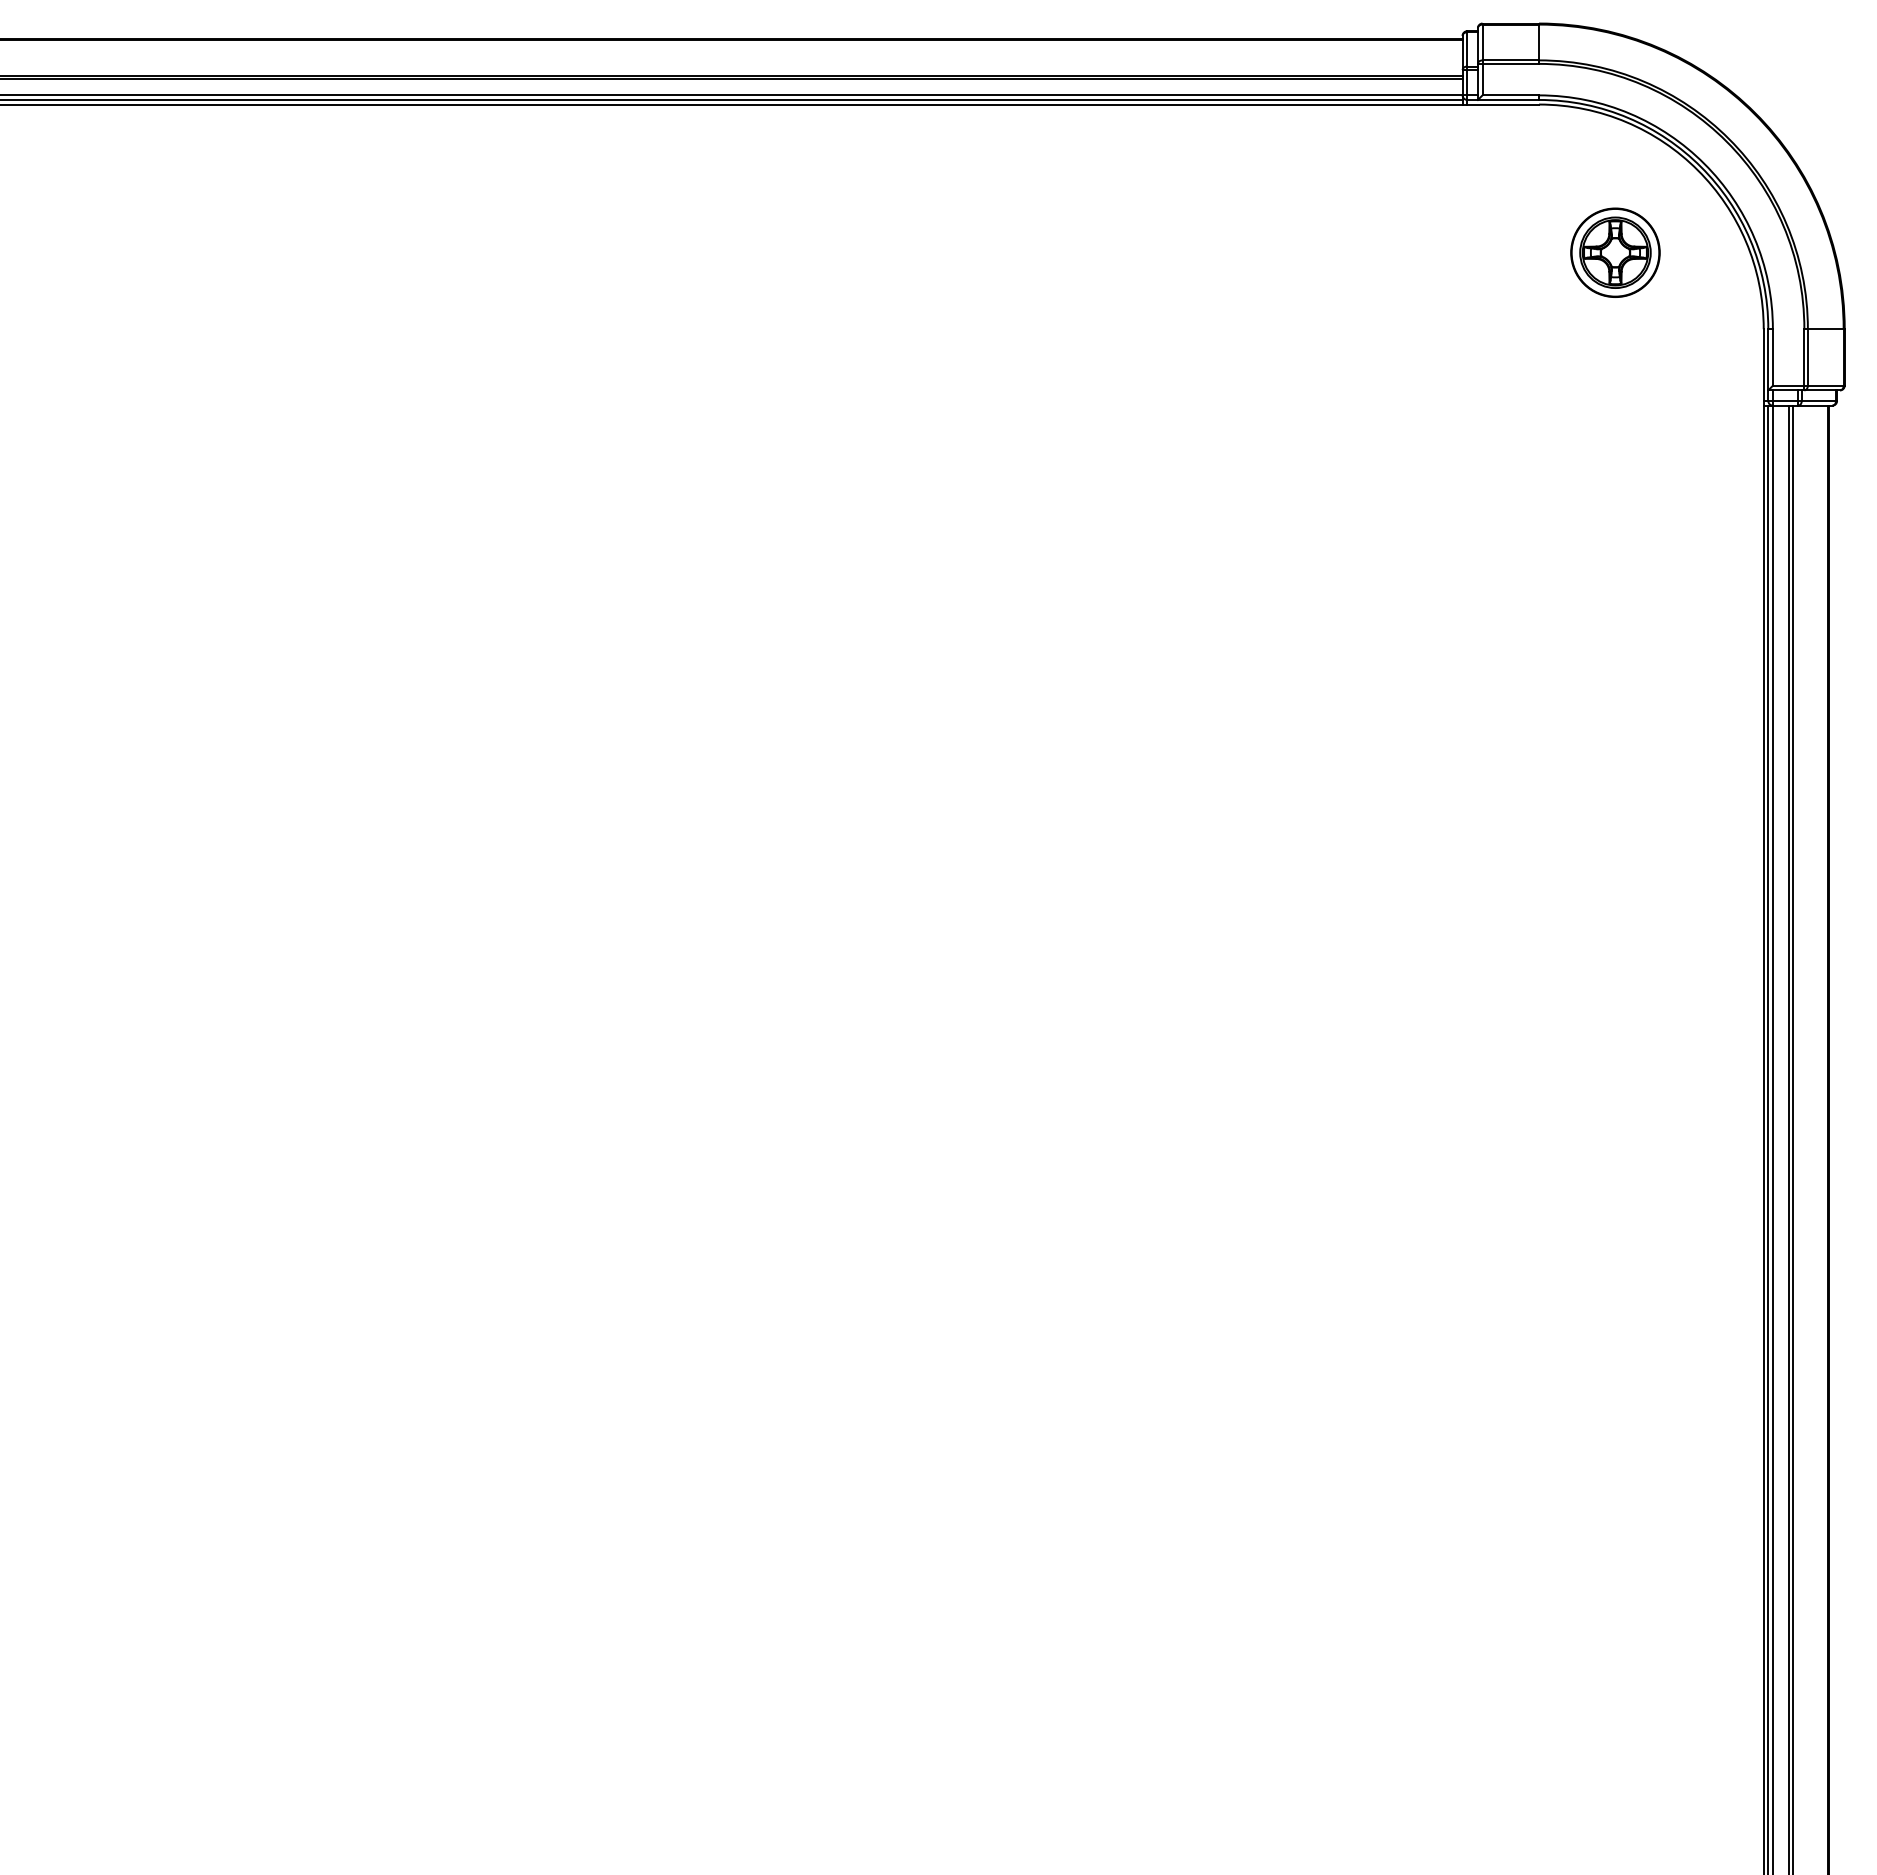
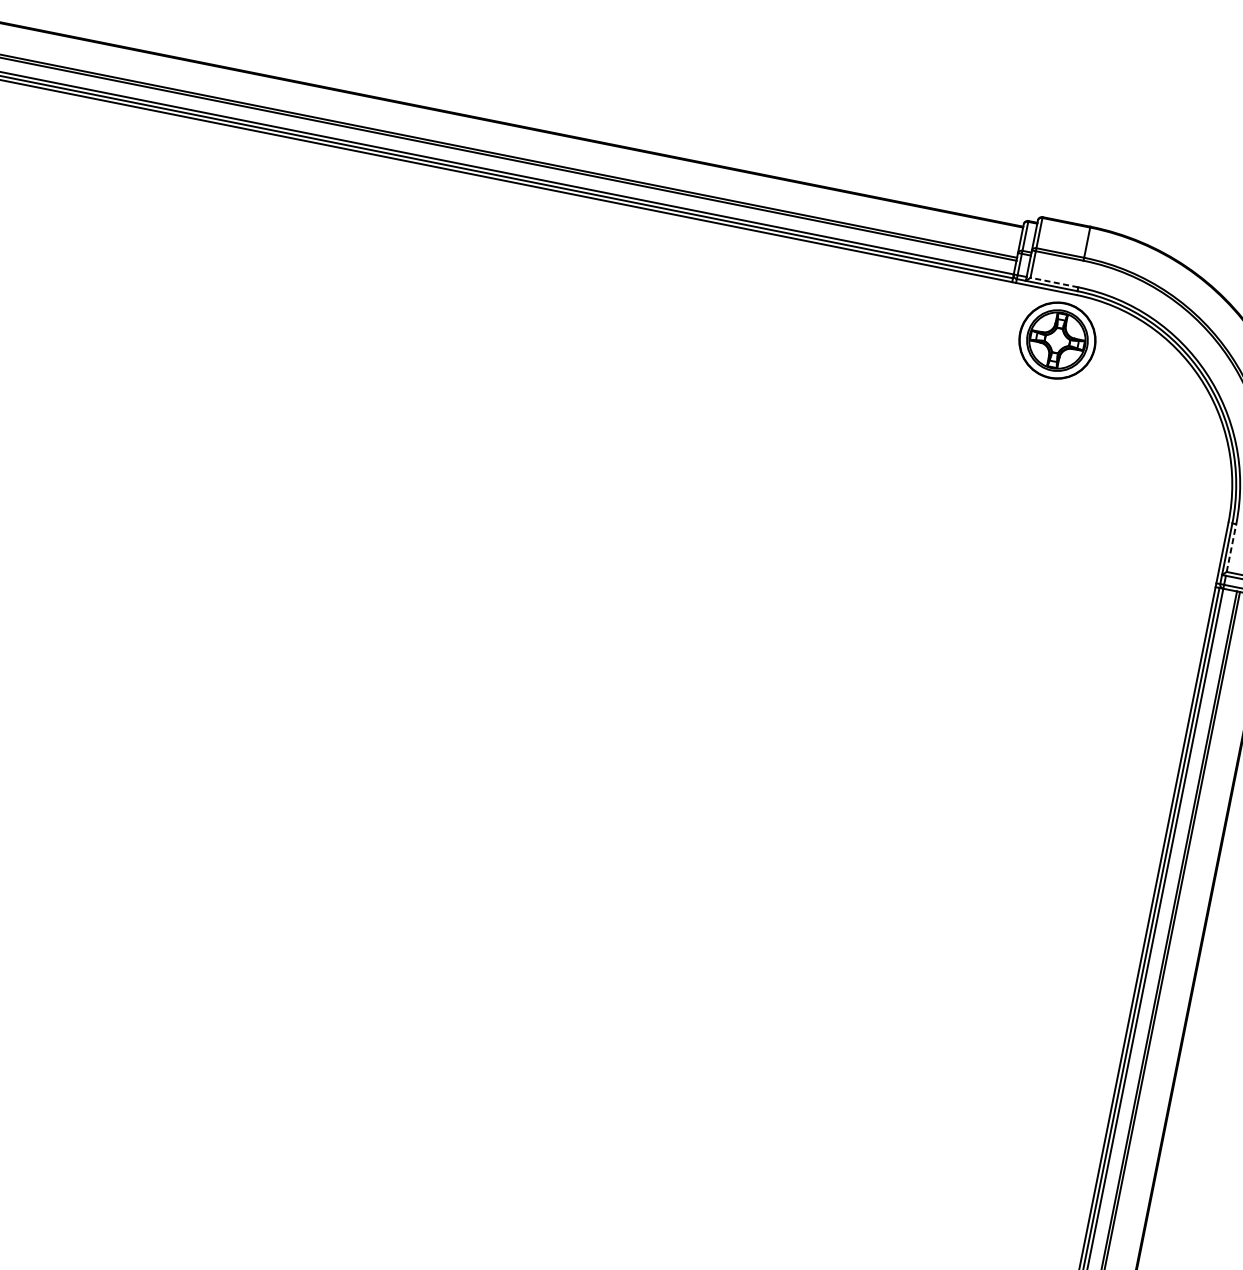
line: (1510, 95) -> (1054, 282), solid -> dashed
part: (1615, 252) -> (1057, 340), moved
line: (1772, 357) -> (1231, 548), solid -> dashed

